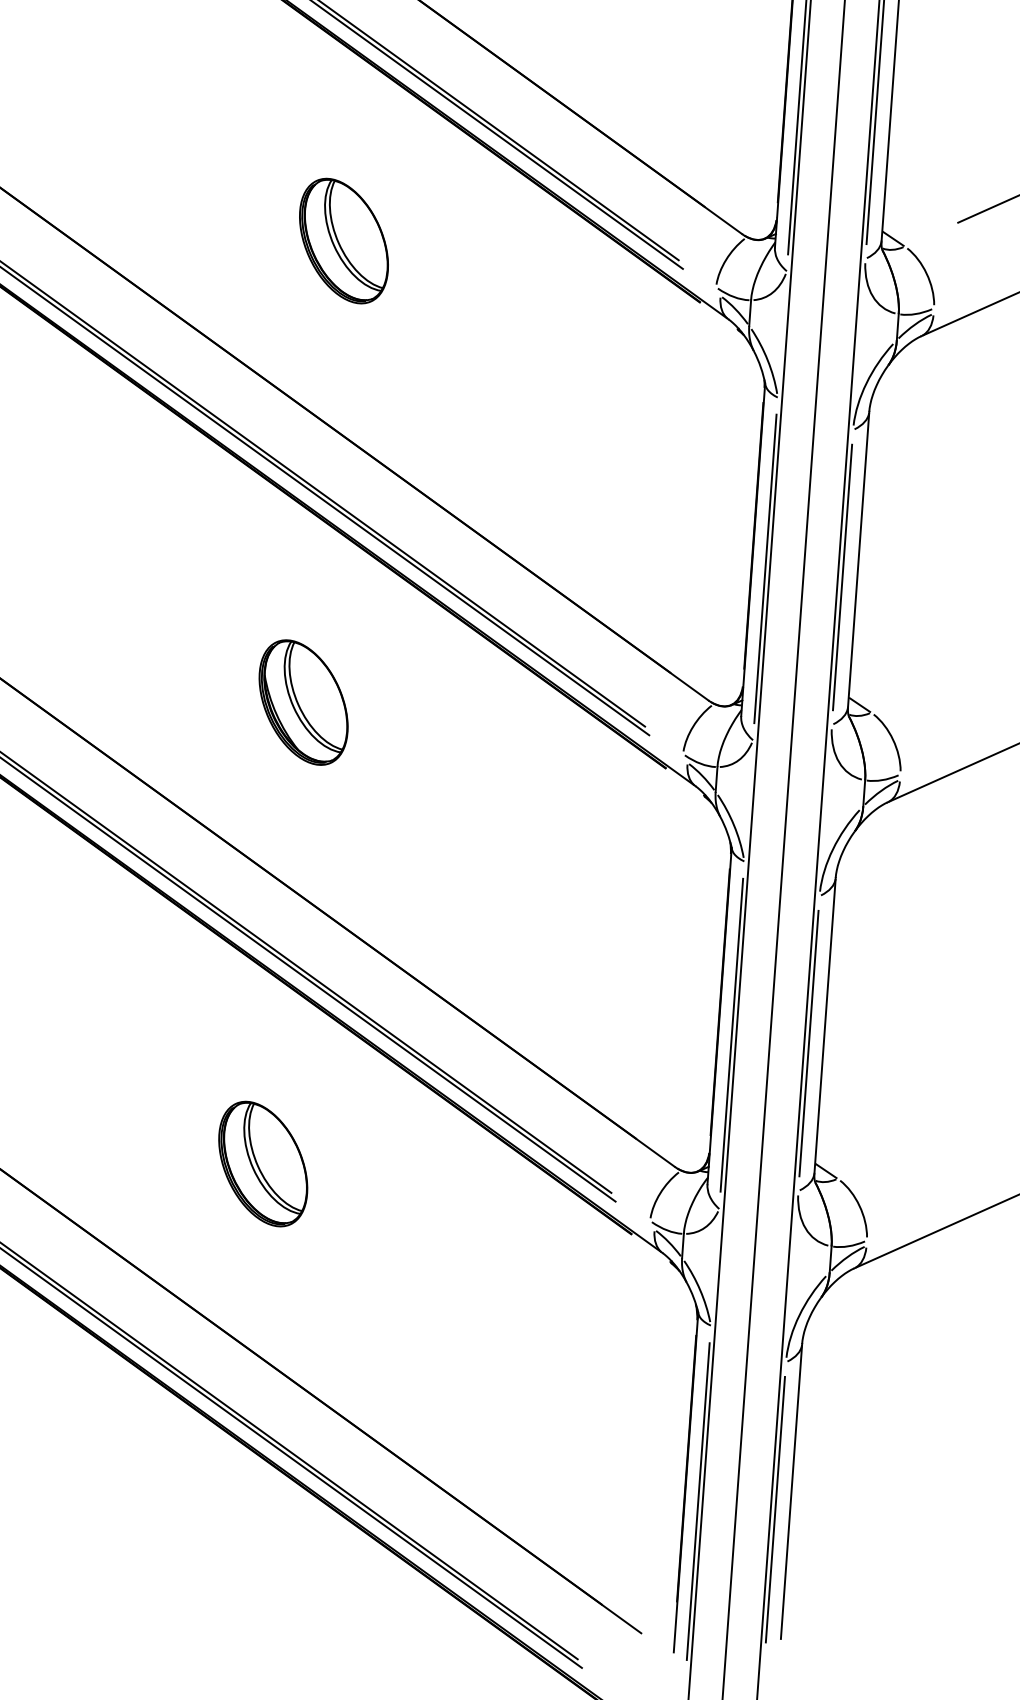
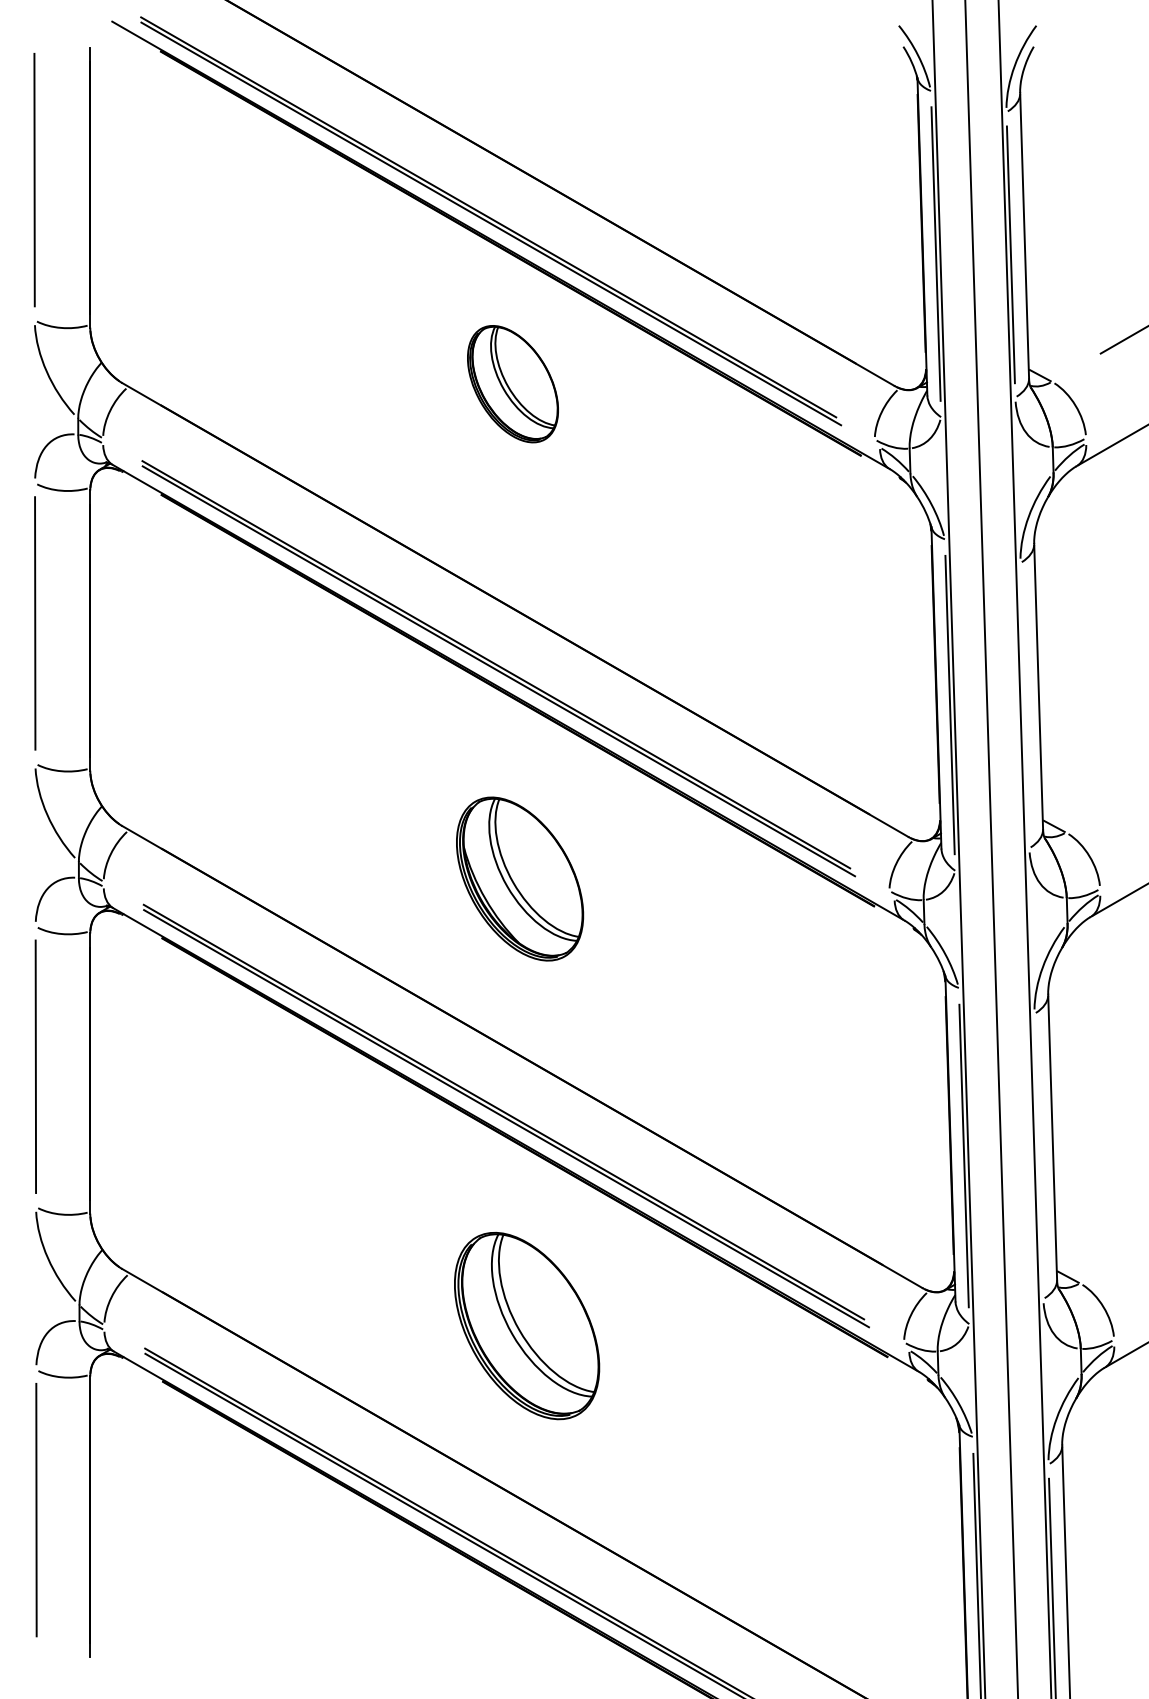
part: (343, 241) -> (512, 384), moved
line: (842, 577) -> (1024, 705), removed
part: (303, 702) -> (519, 879), size x1.4
line: (808, 1043) -> (1038, 1156), removed
part: (262, 1164) -> (526, 1326), size x1.6

